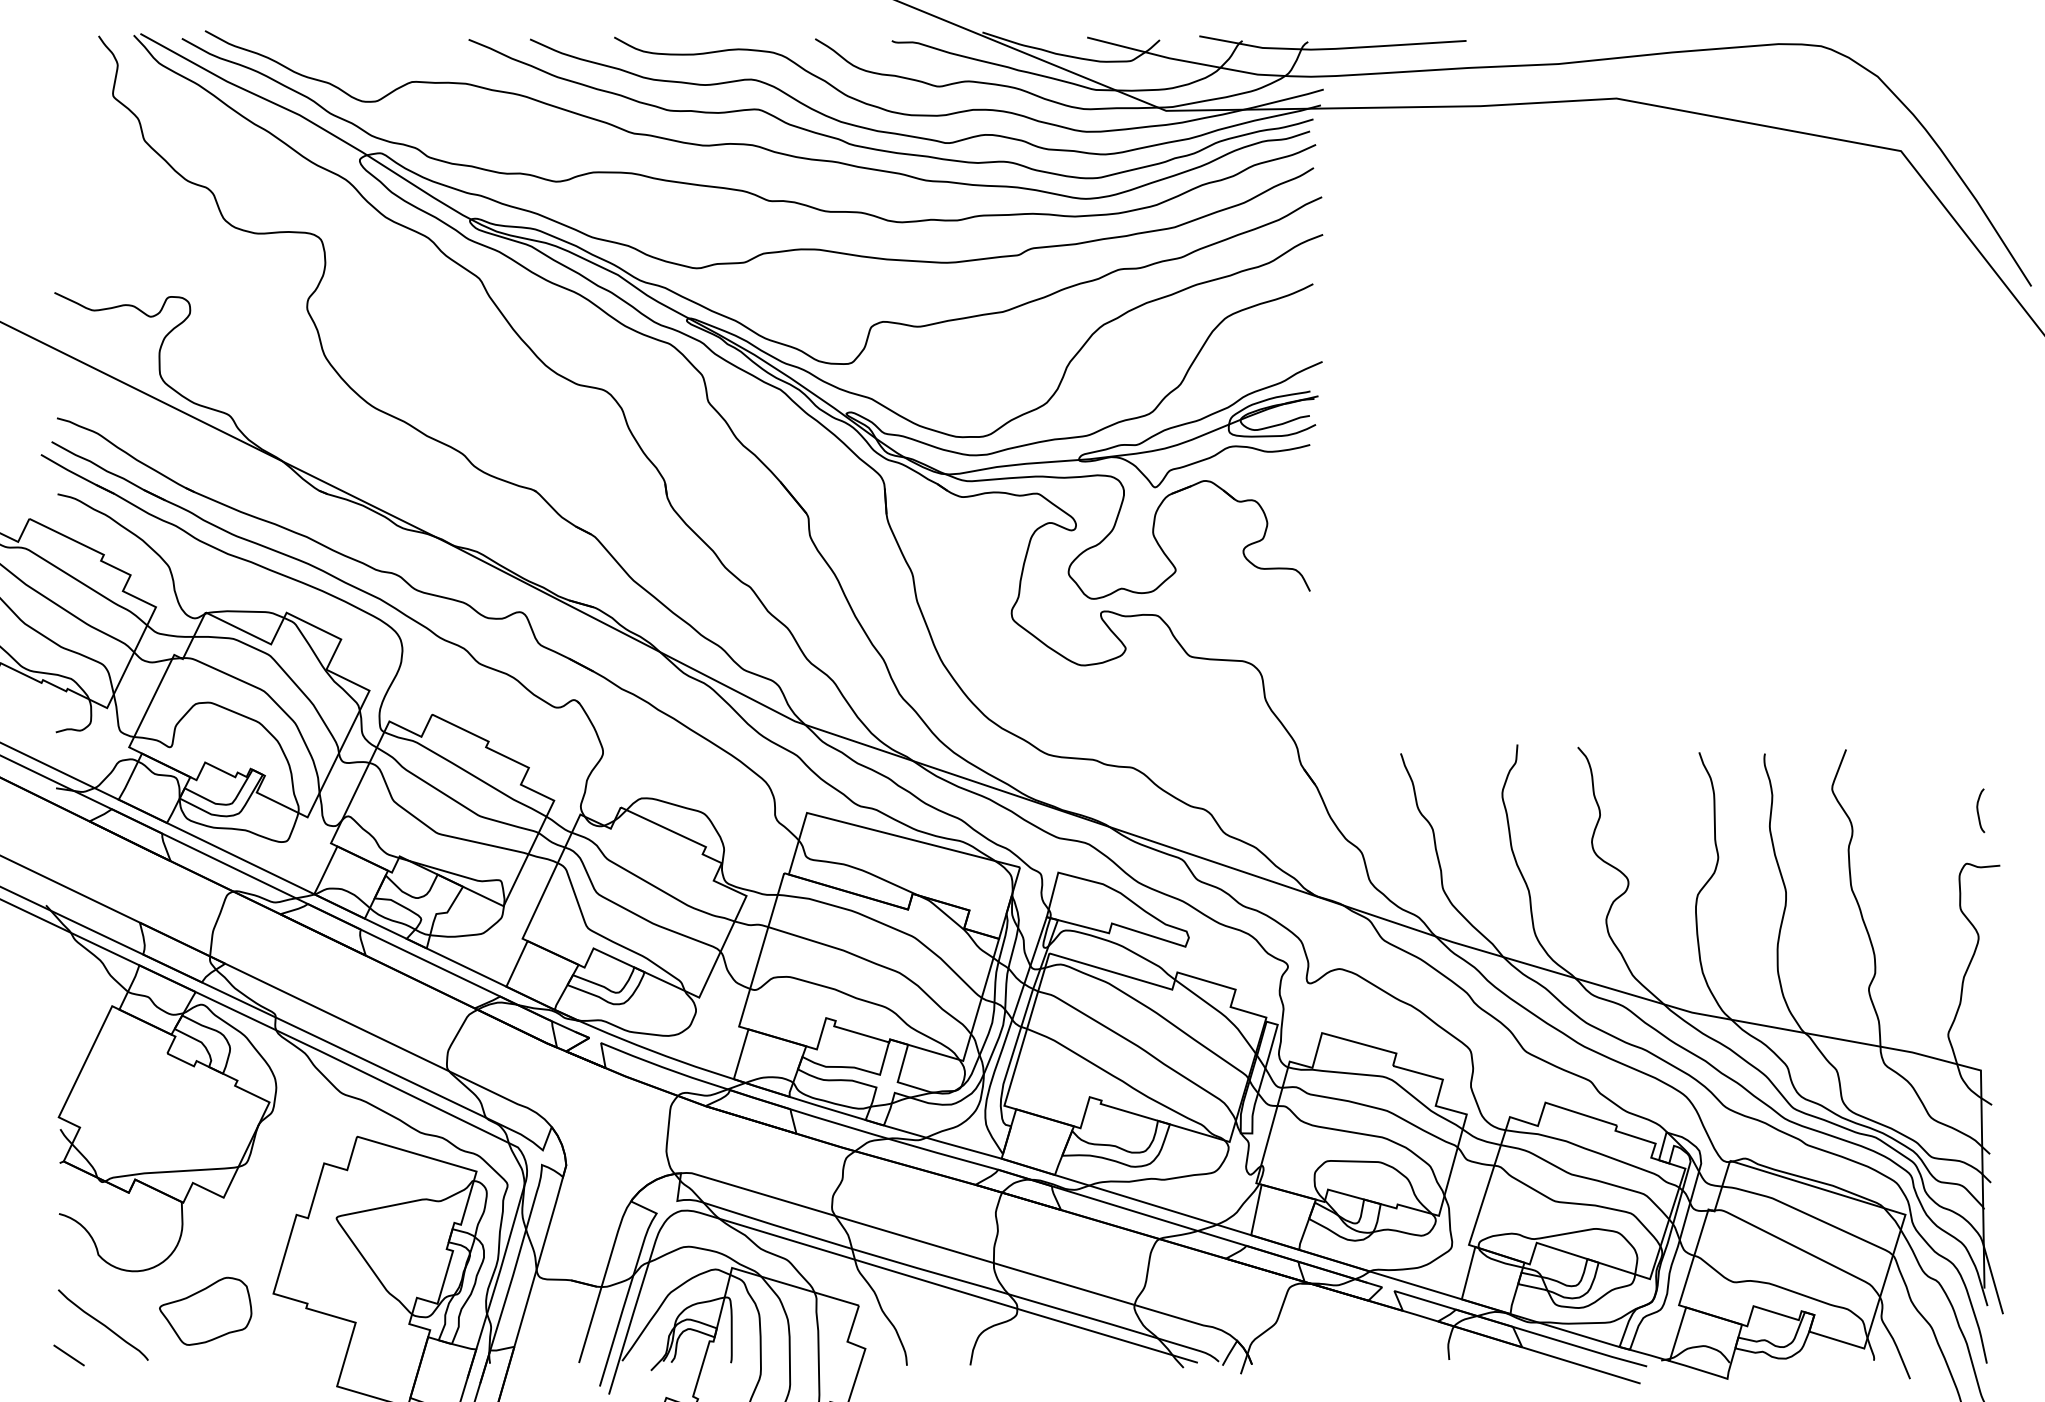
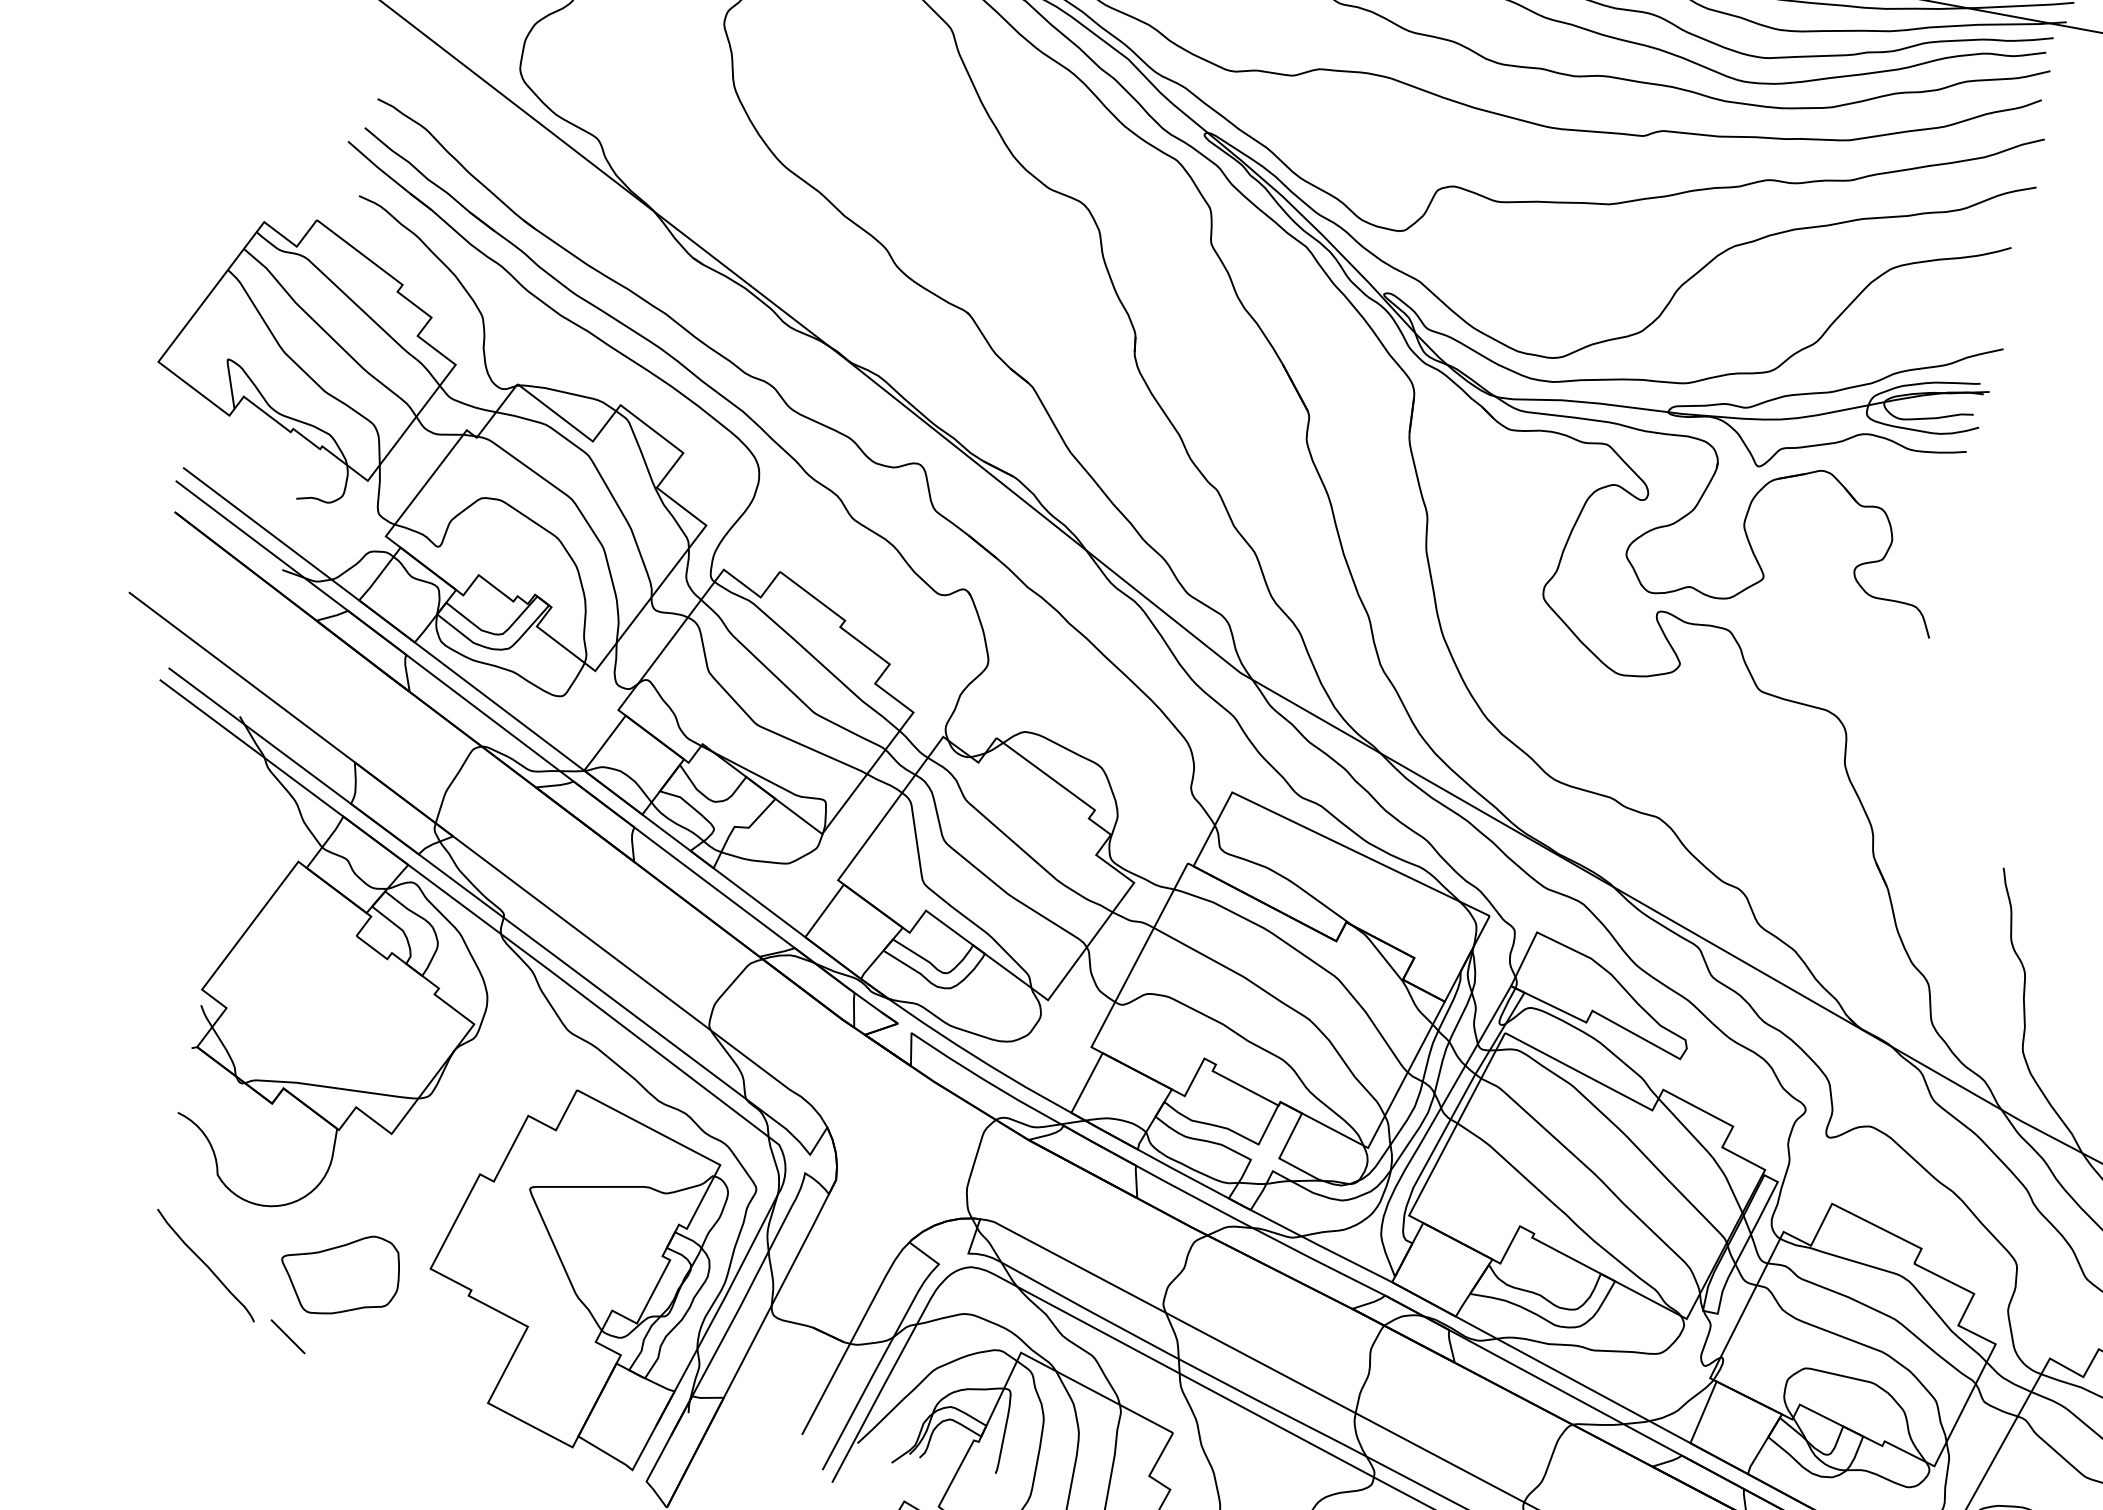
line: (68, 1355) -> (287, 1336), moved

